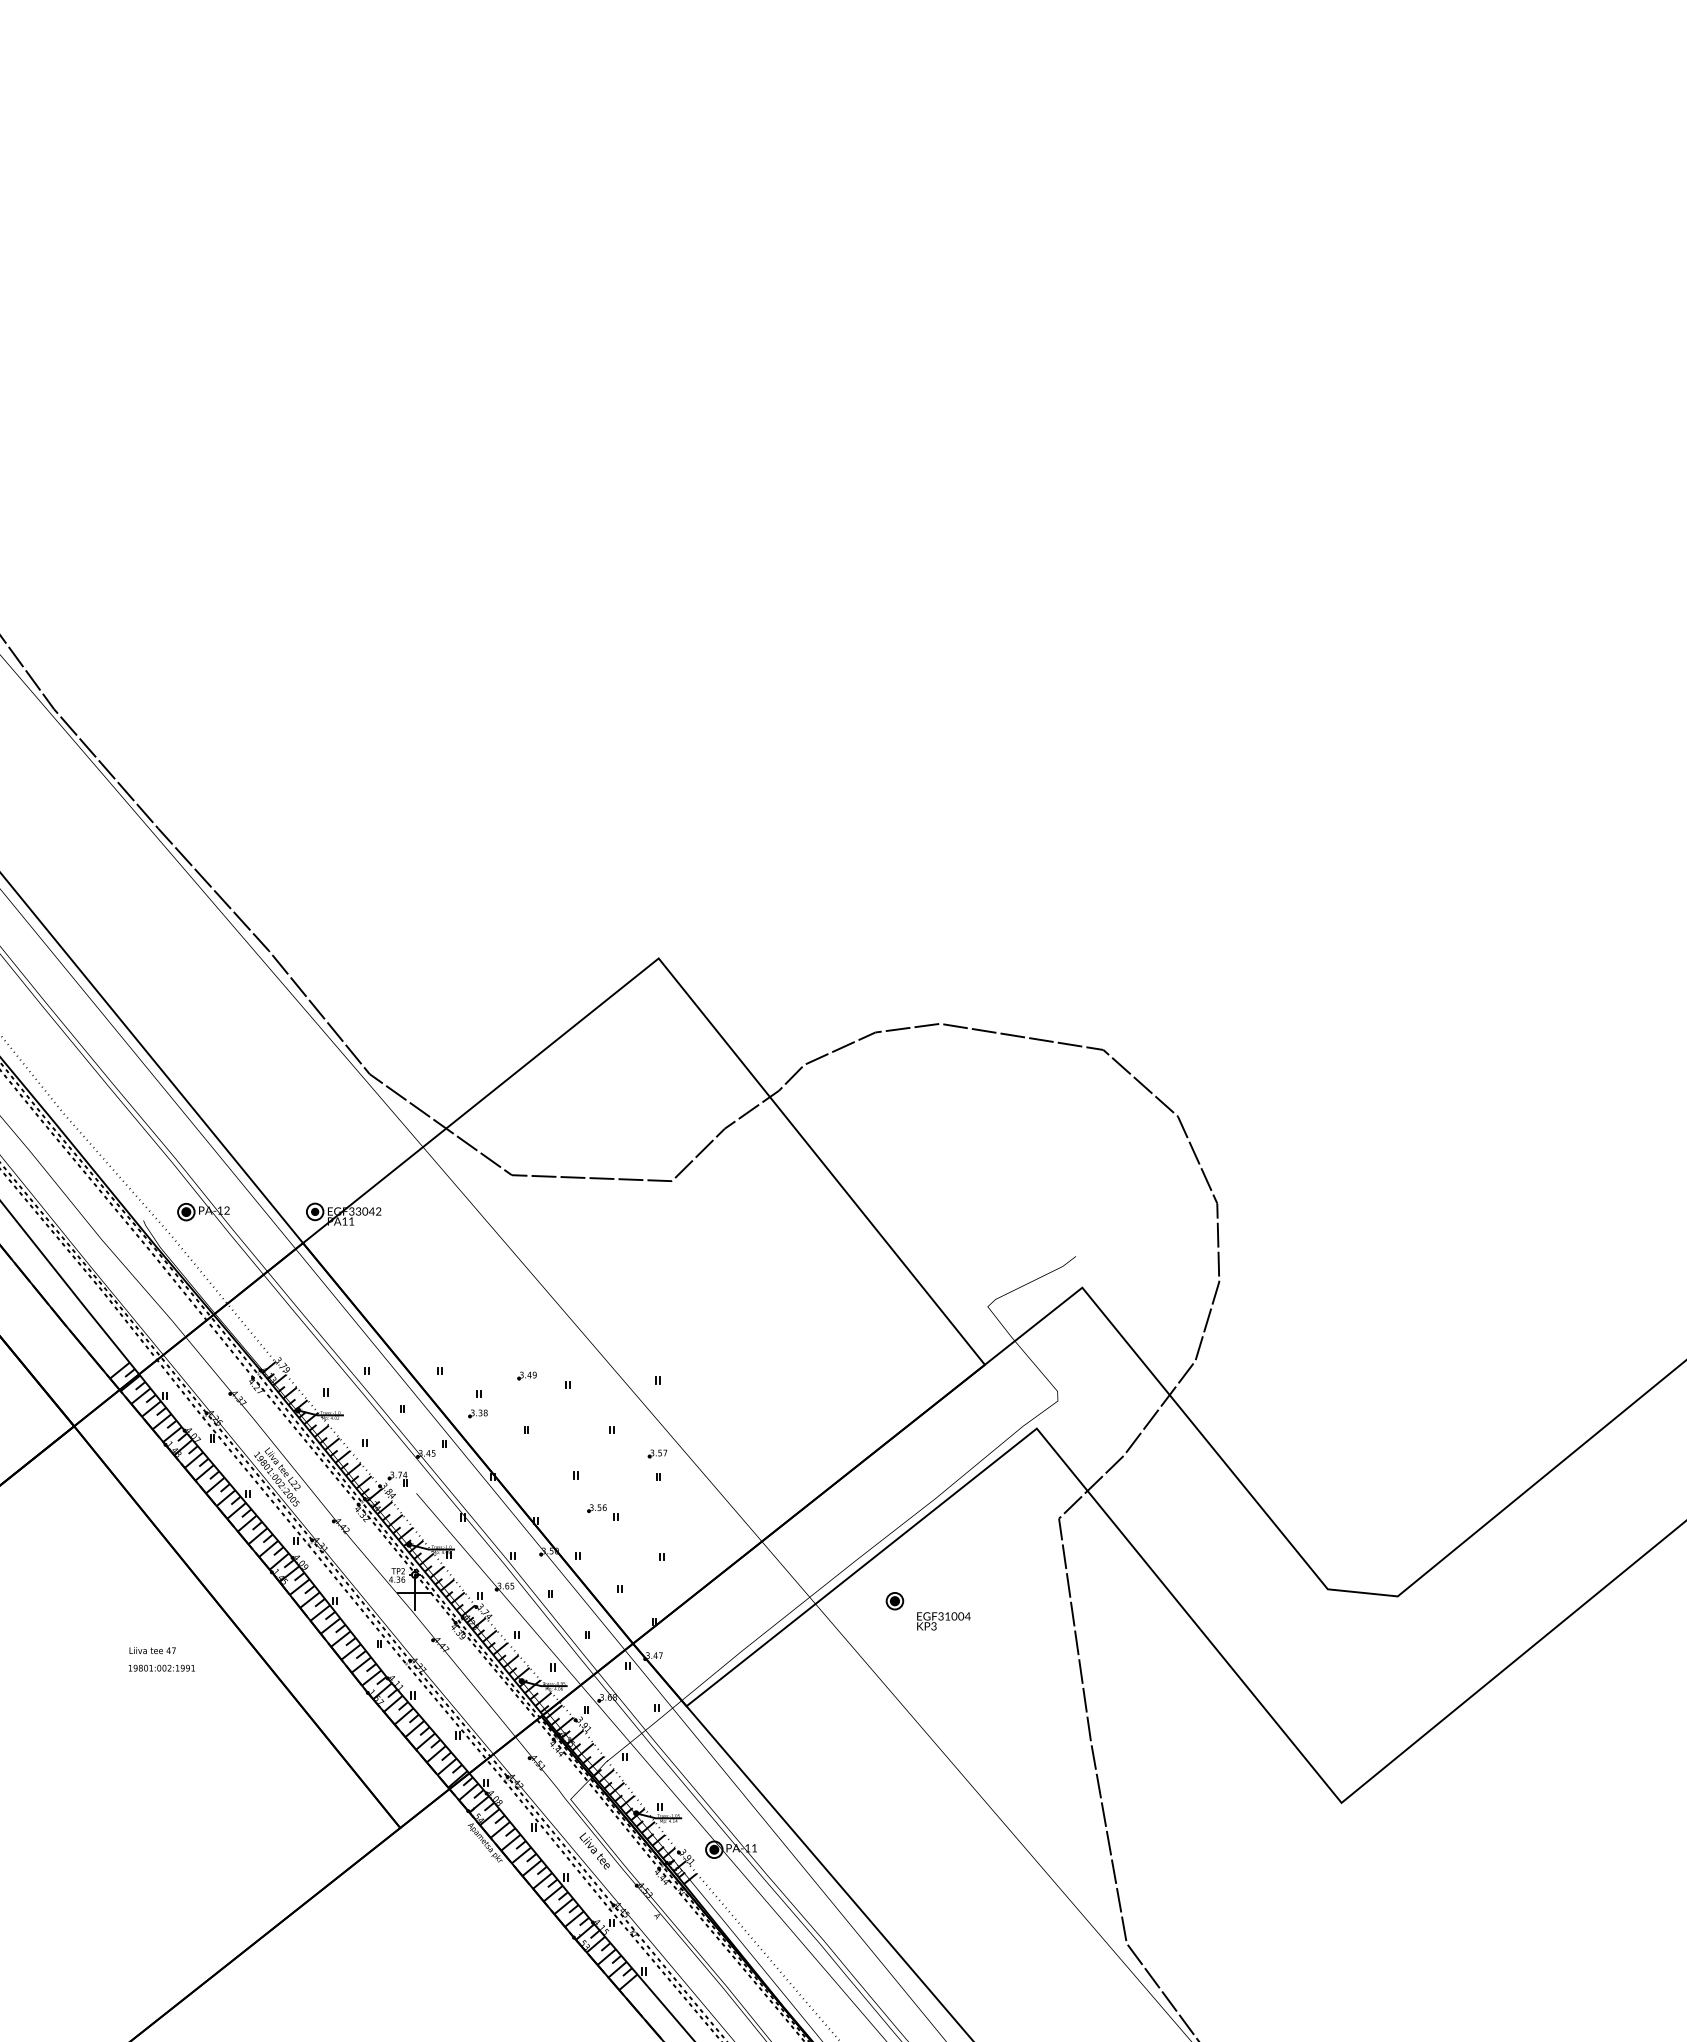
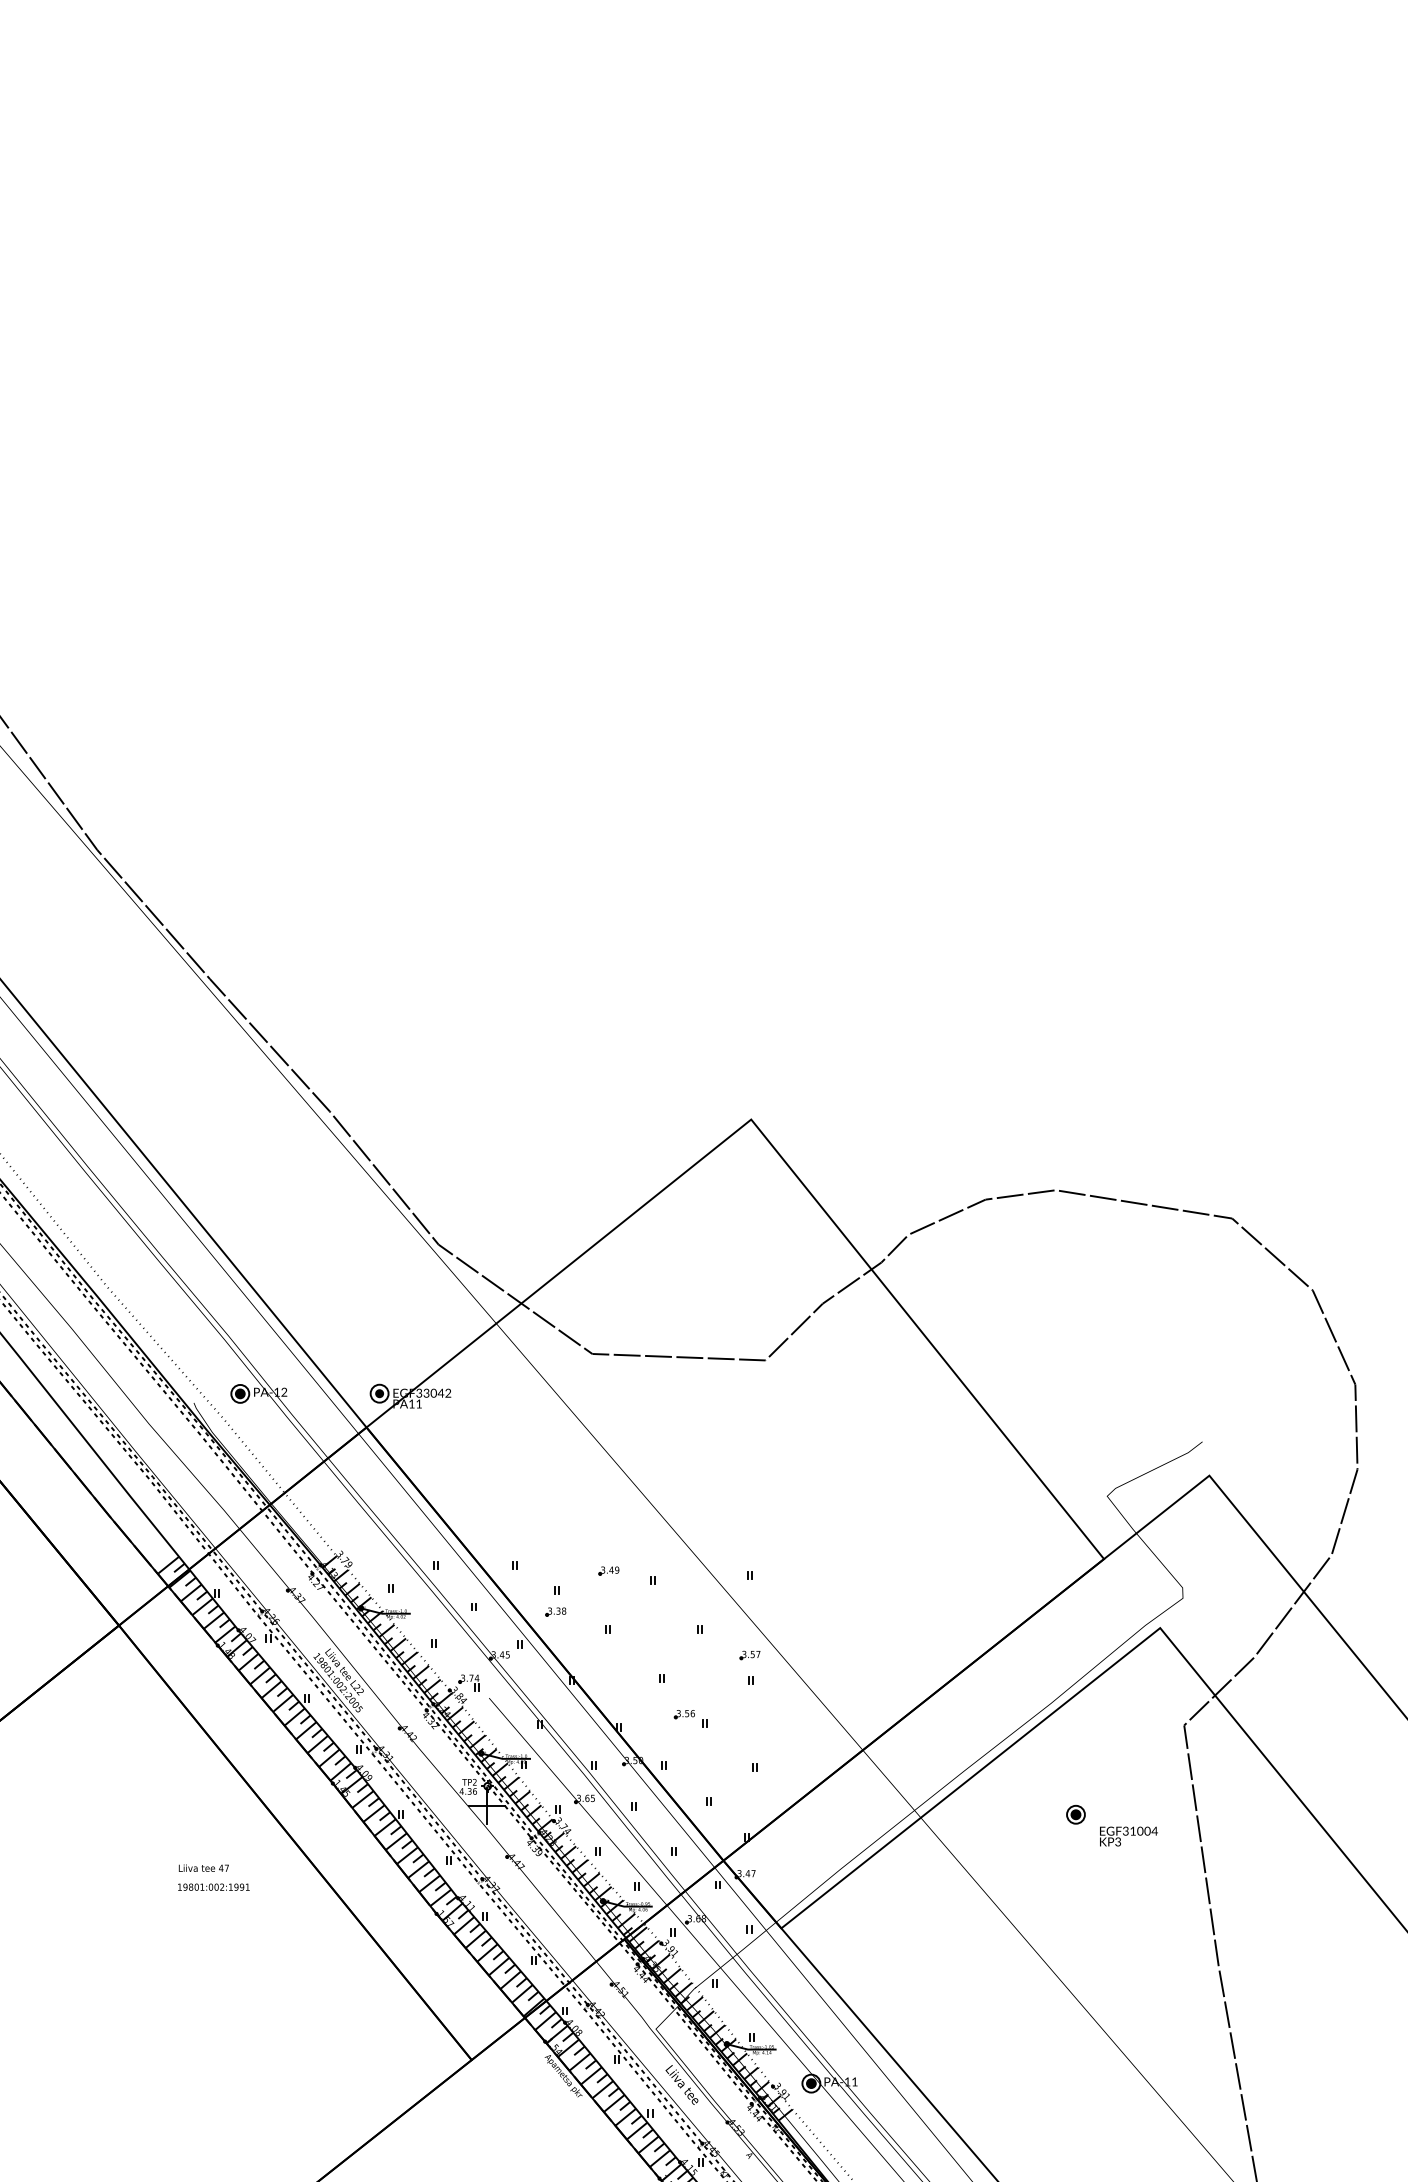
part: (927, 1611) -> (1111, 1825), moved

